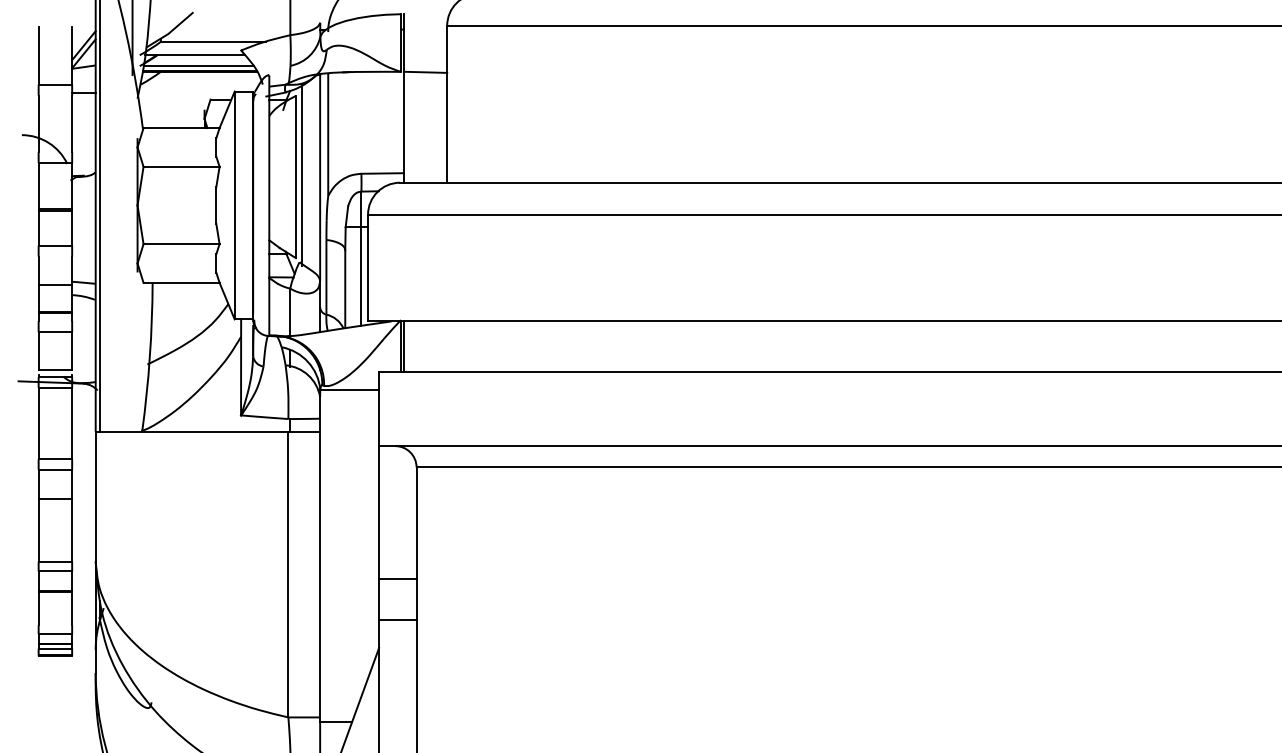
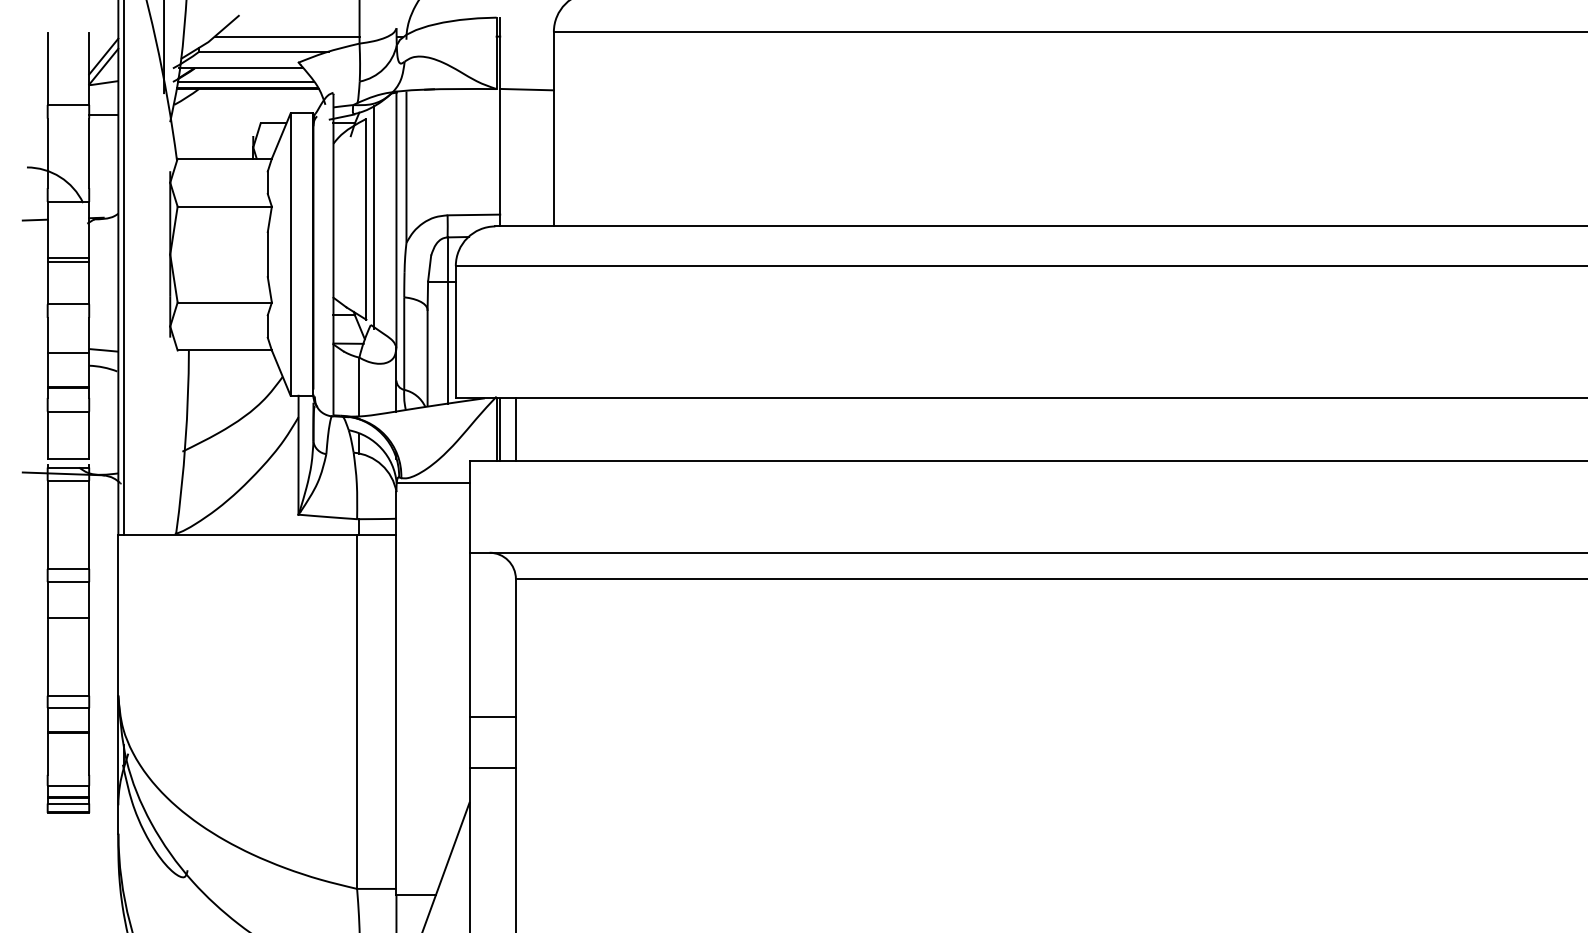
line: (231, 30) -> (286, 37), added
line: (28, 177) -> (34, 219), added
line: (416, 346) -> (515, 429), added

